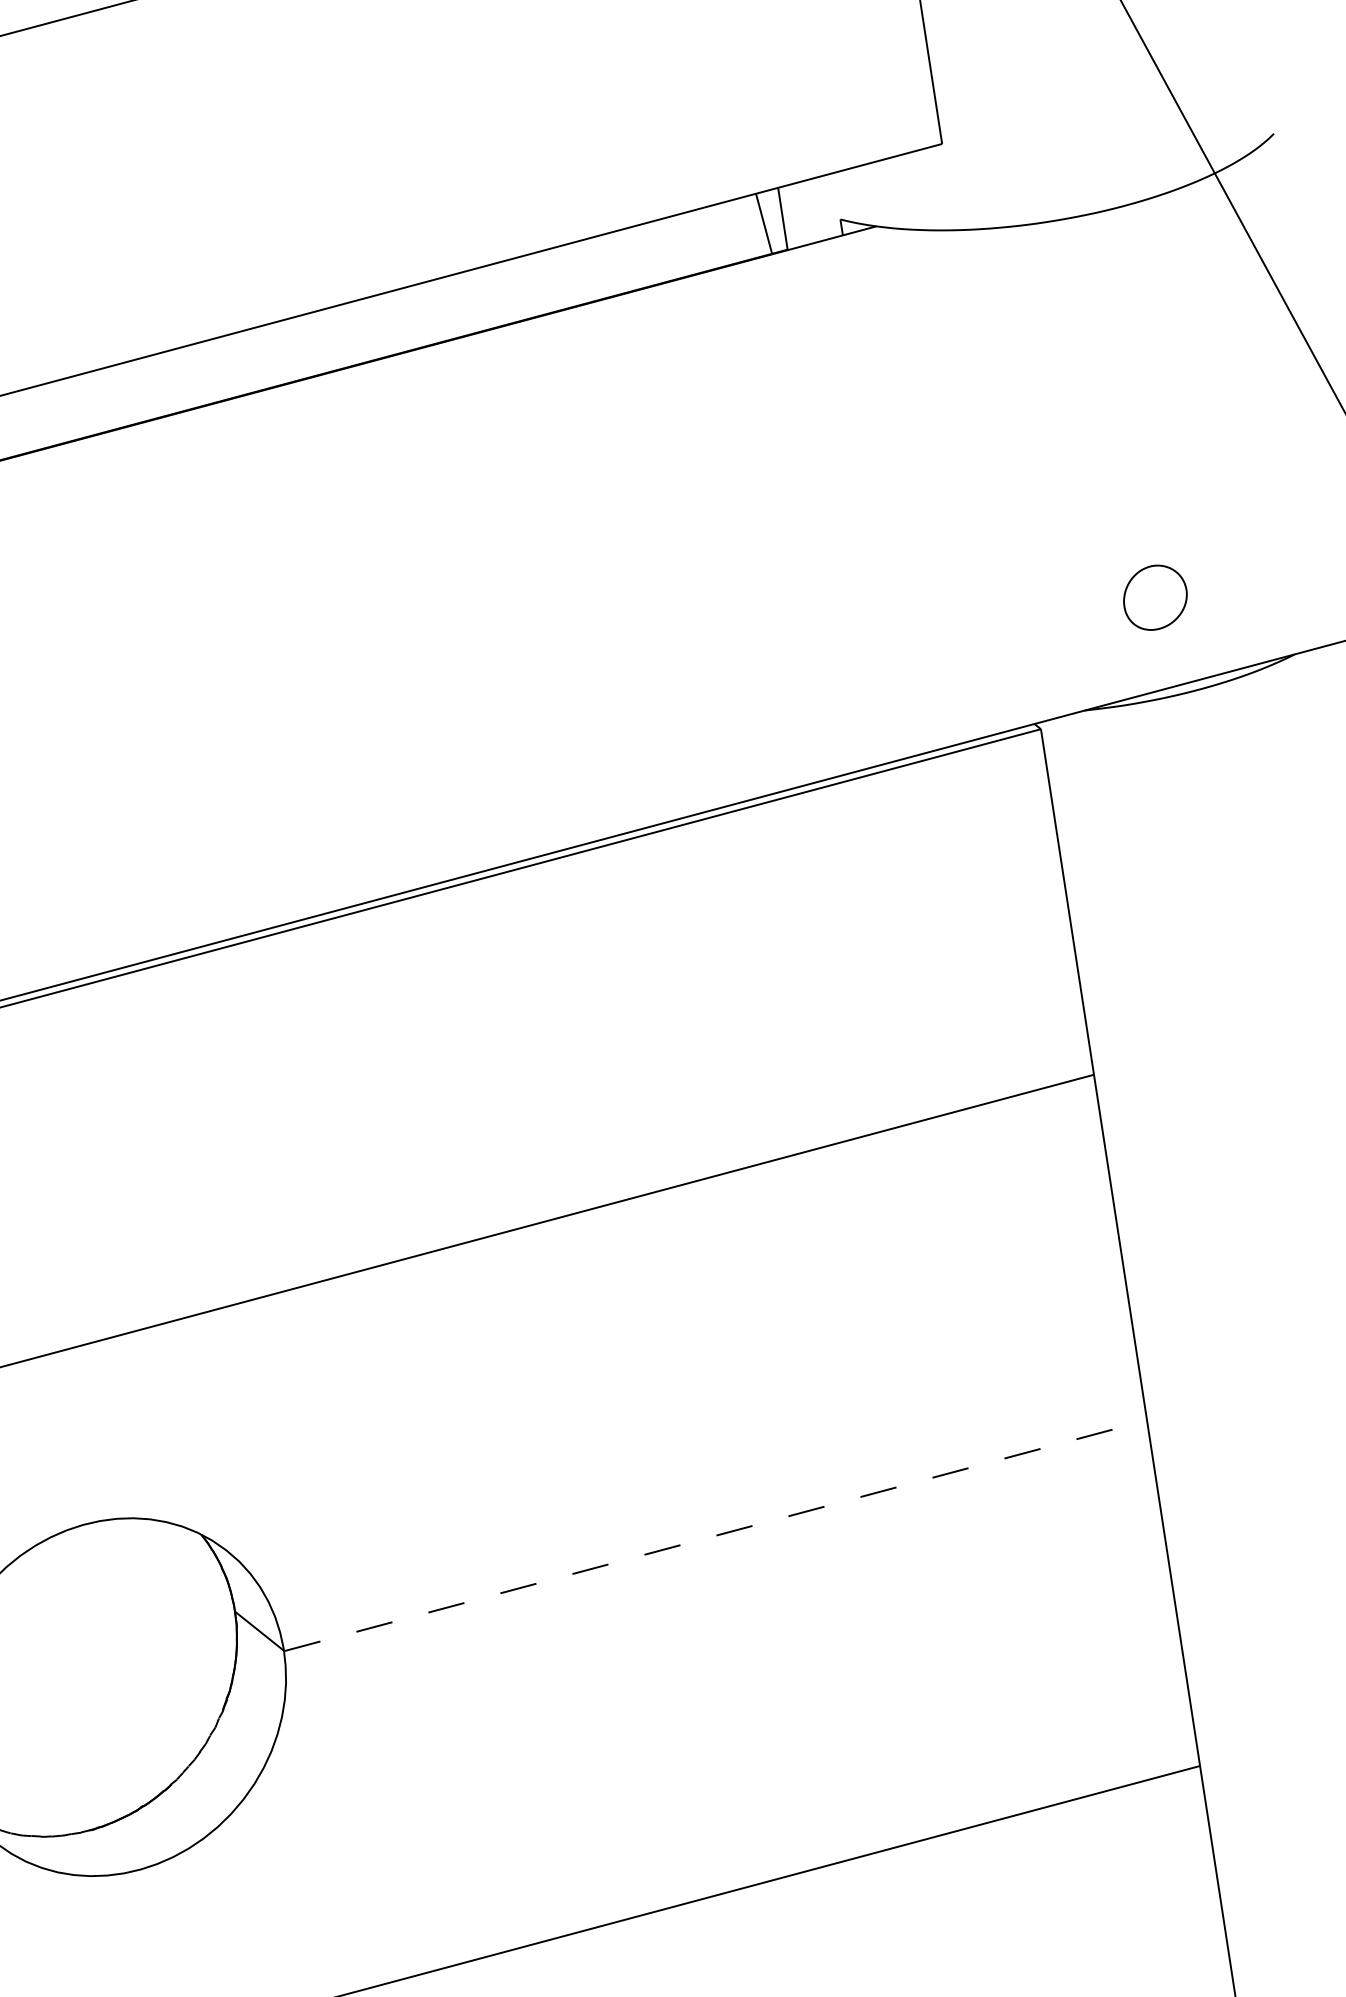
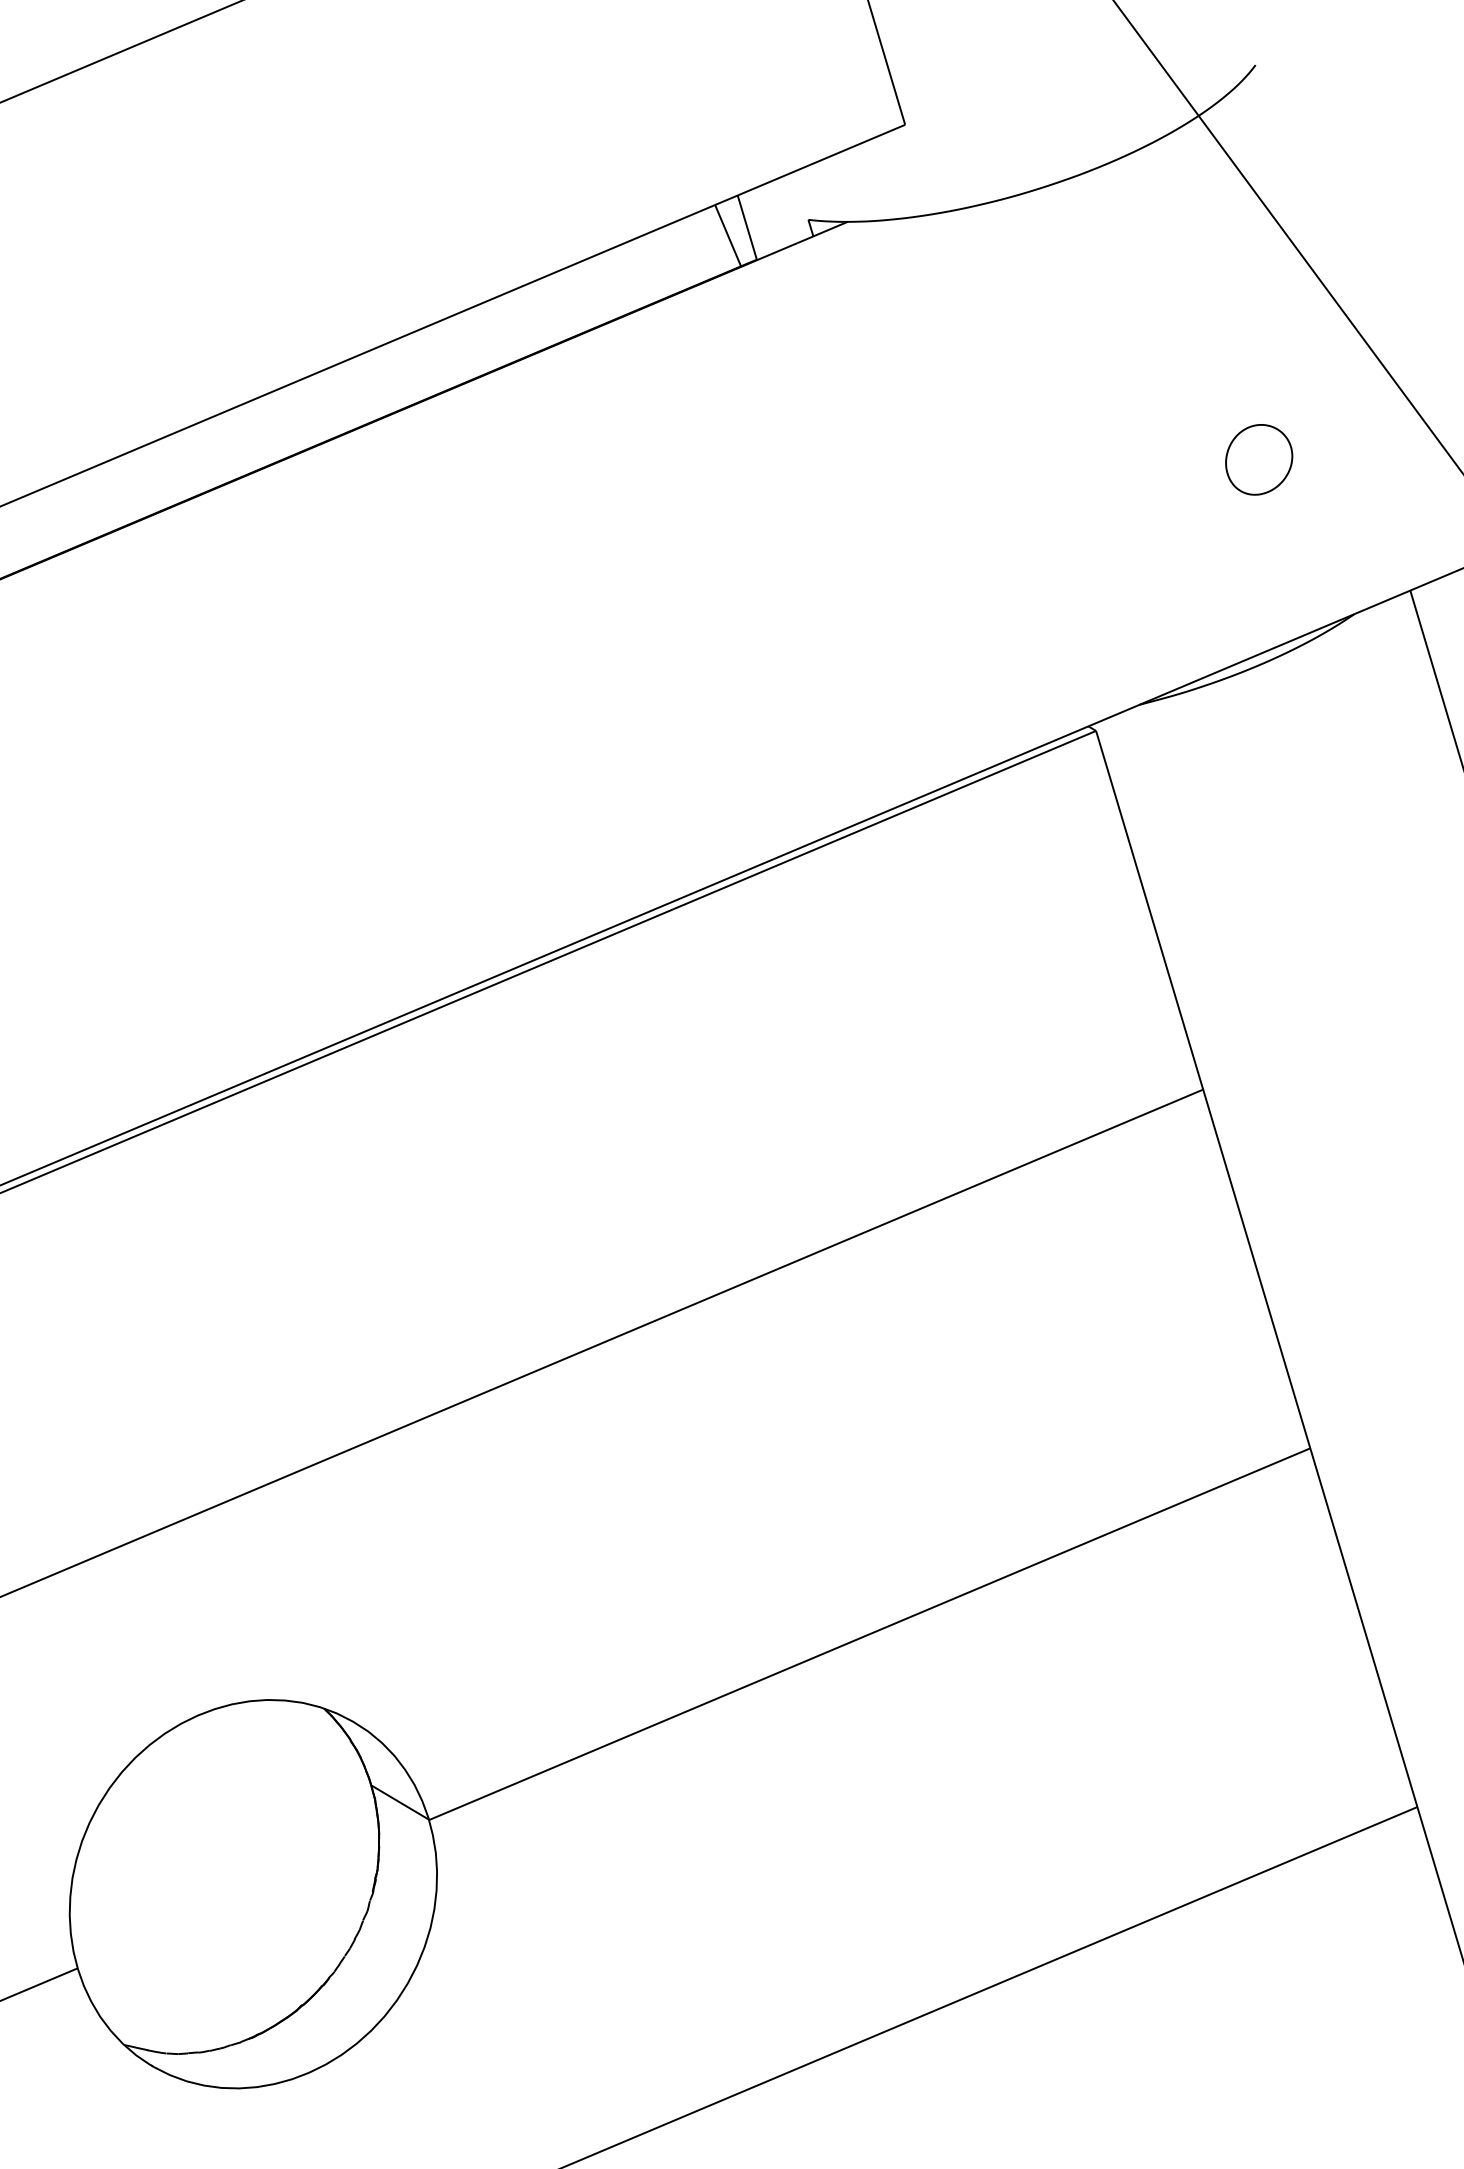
part: (1155, 597) -> (1259, 459), moved
line: (716, 1535) -> (870, 1633), dashed -> solid

